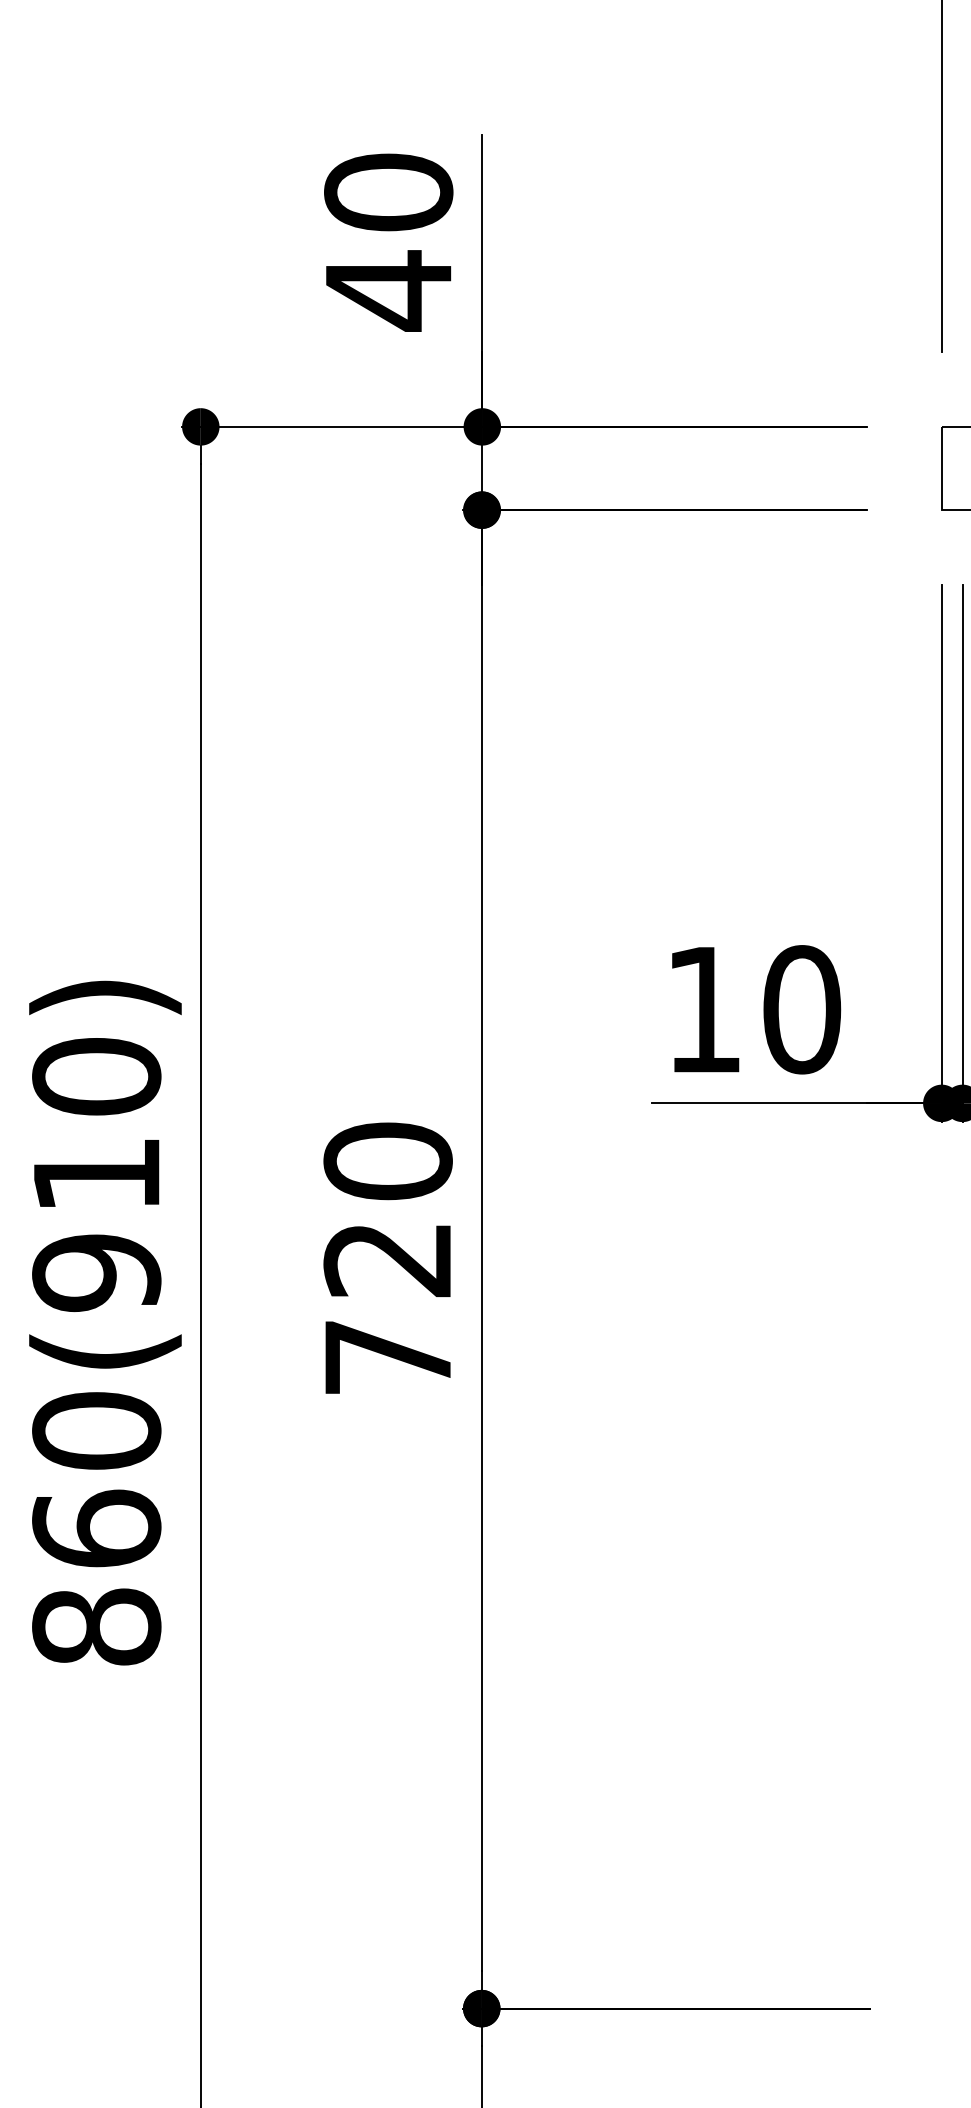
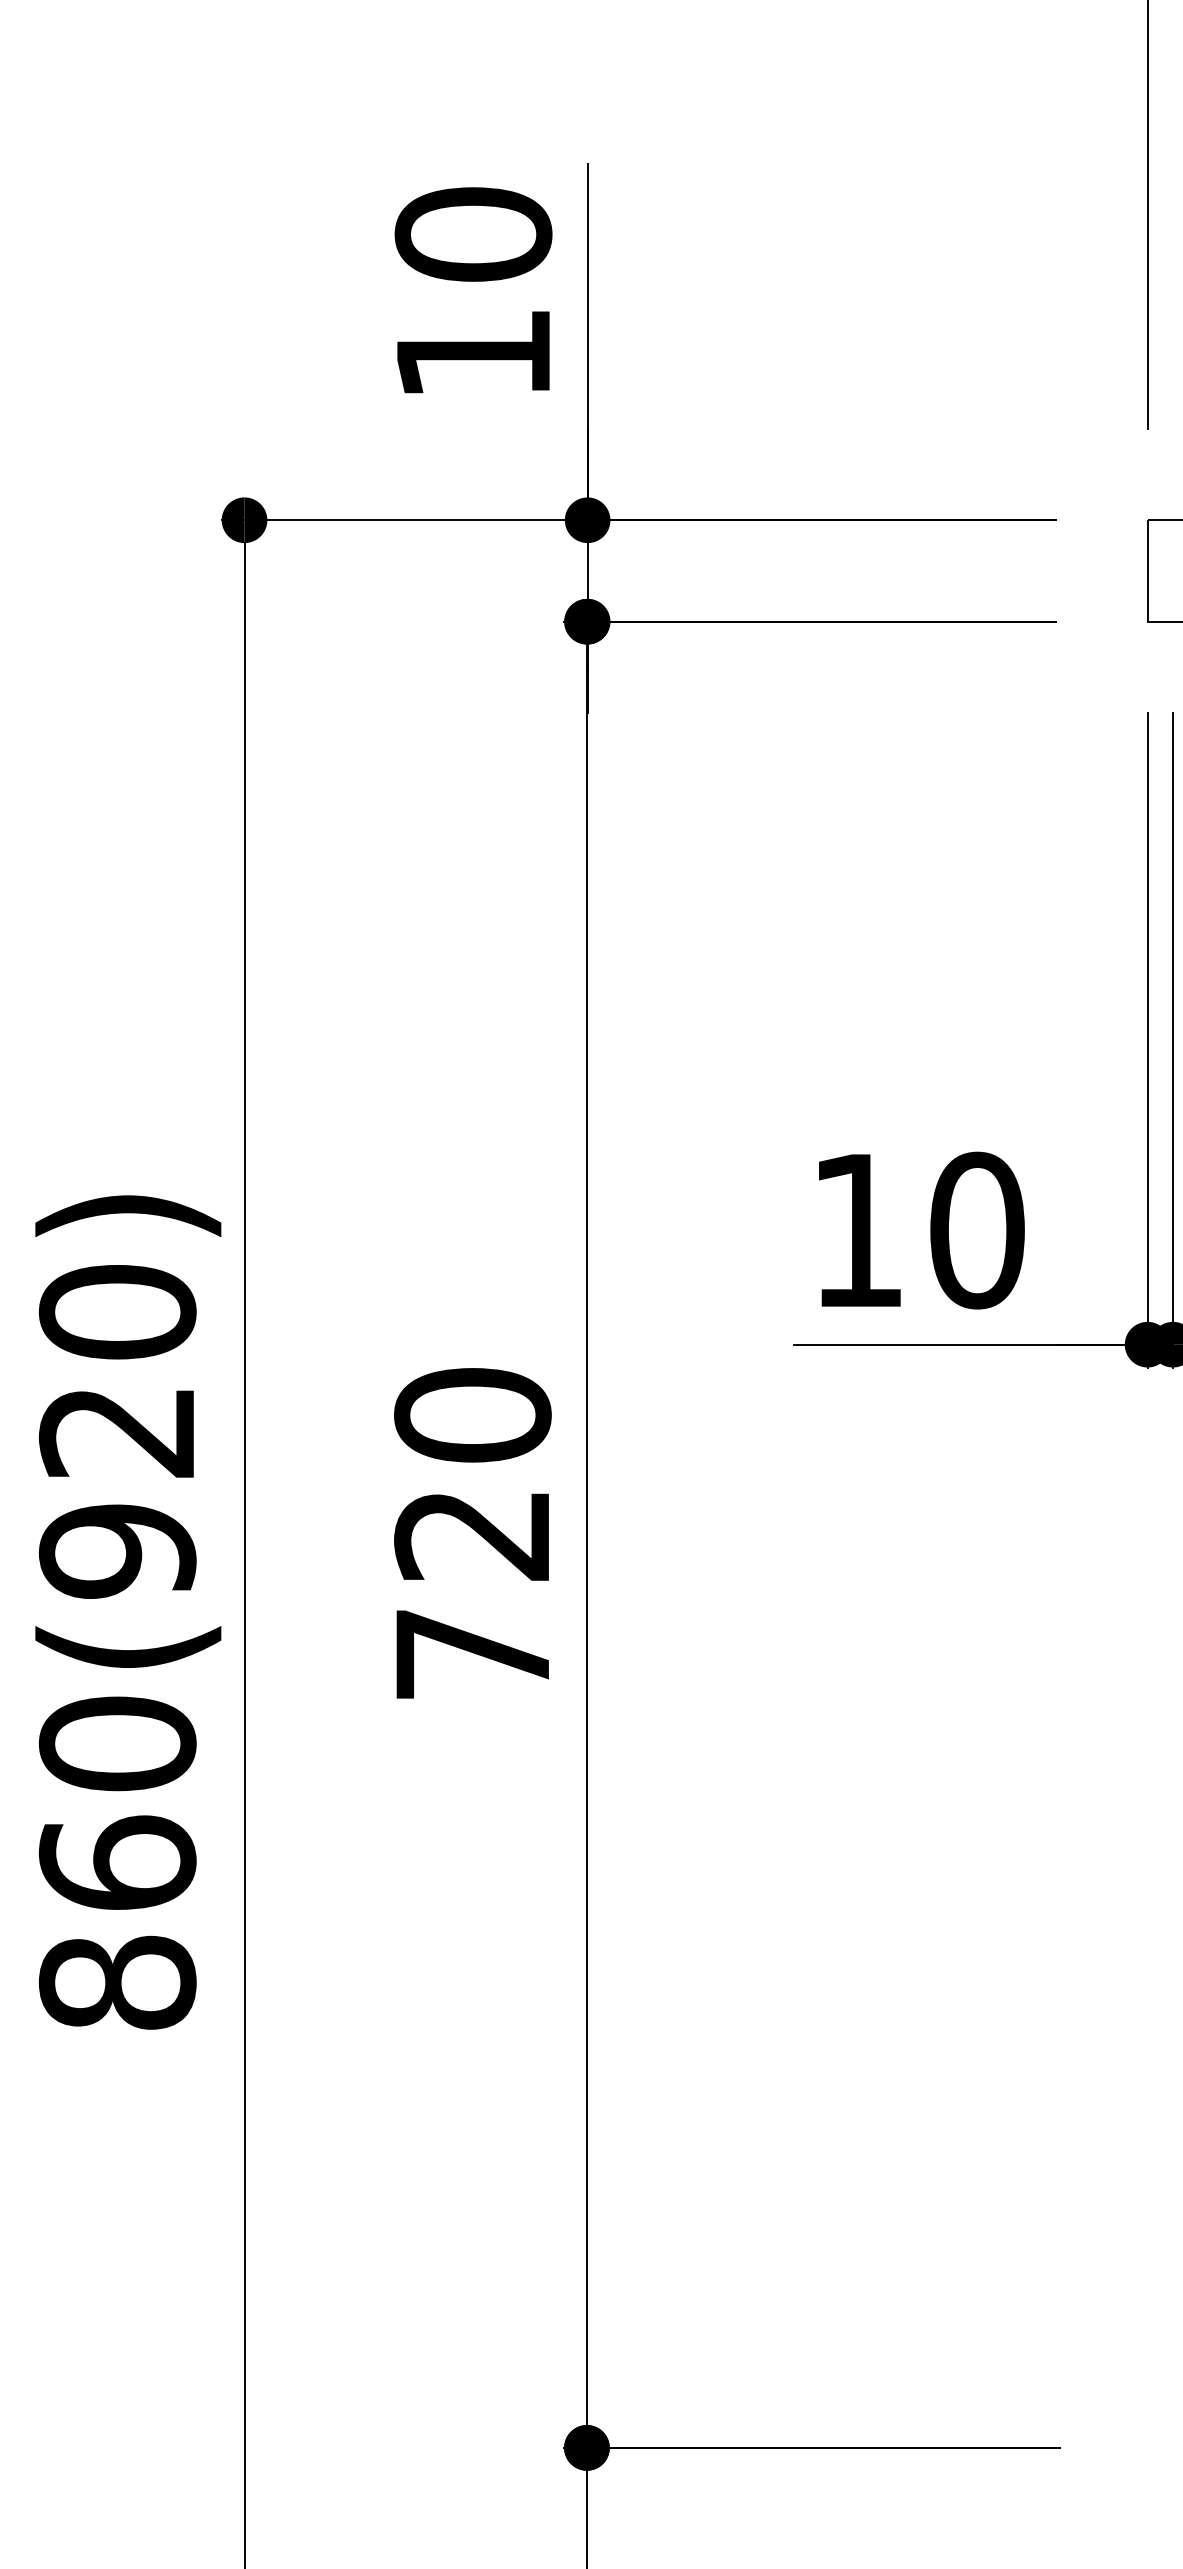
text: (388, 290) -> (473, 354), 40 -> 10
text: (95, 1176) -> (116, 1433), 860(910) -> 860(920)

